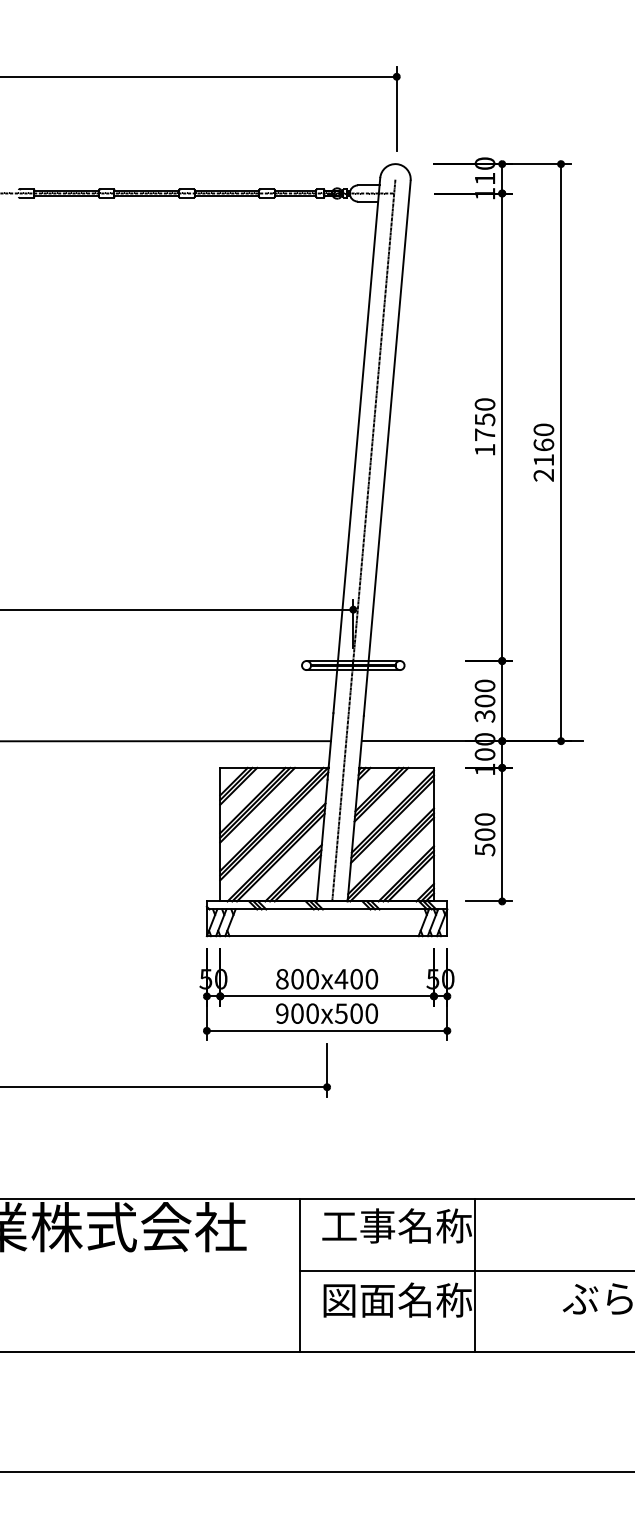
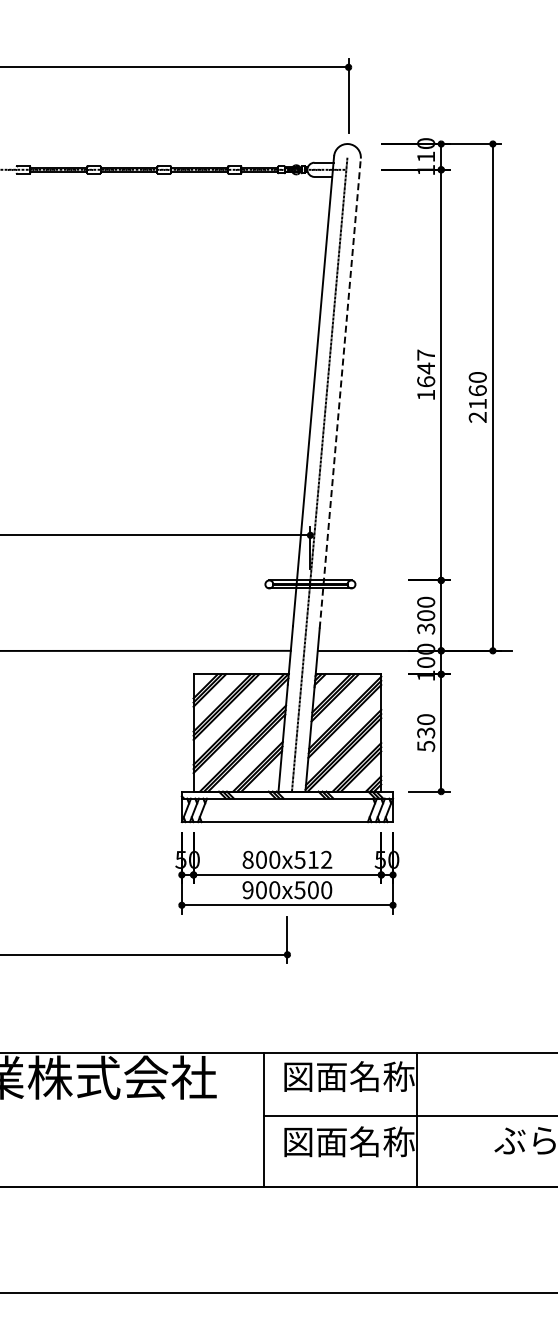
text: (485, 419) -> (426, 368), 1750 -> 1647
line: (387, 448) -> (340, 393), solid -> dashed
text: (485, 834) -> (426, 732), 500 -> 530
text: (356, 978) -> (313, 859), 800x400 -> 800x512
text: (359, 1225) -> (315, 1076), 工事名称 -> 図面名称

